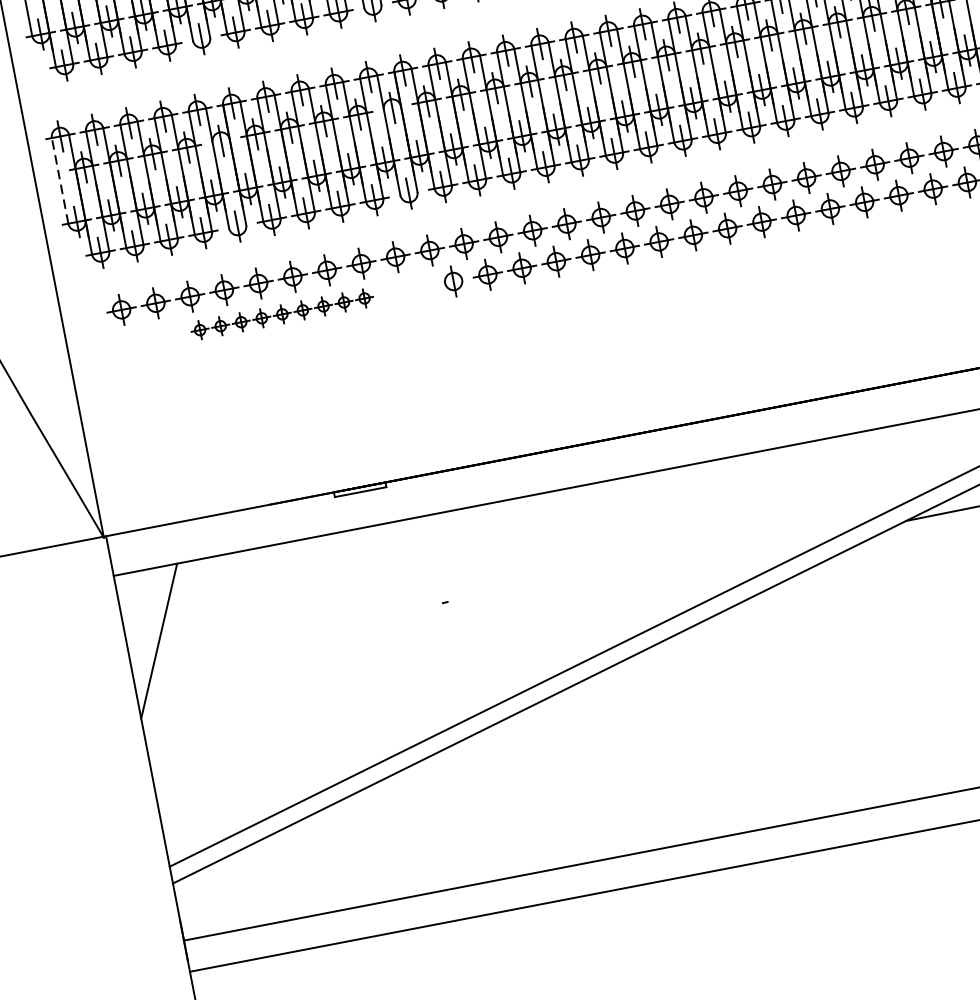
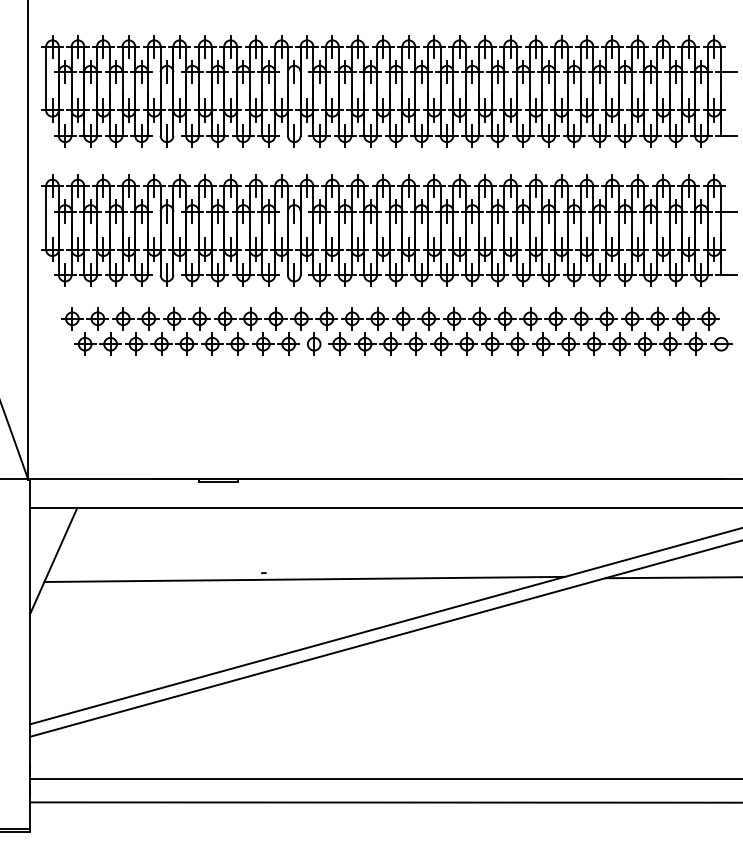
line: (60, 180) -> (46, 217), dashed -> solid
part: (281, 313) -> (186, 343), size x1.67
line: (501, 600) -> (304, 579), added

